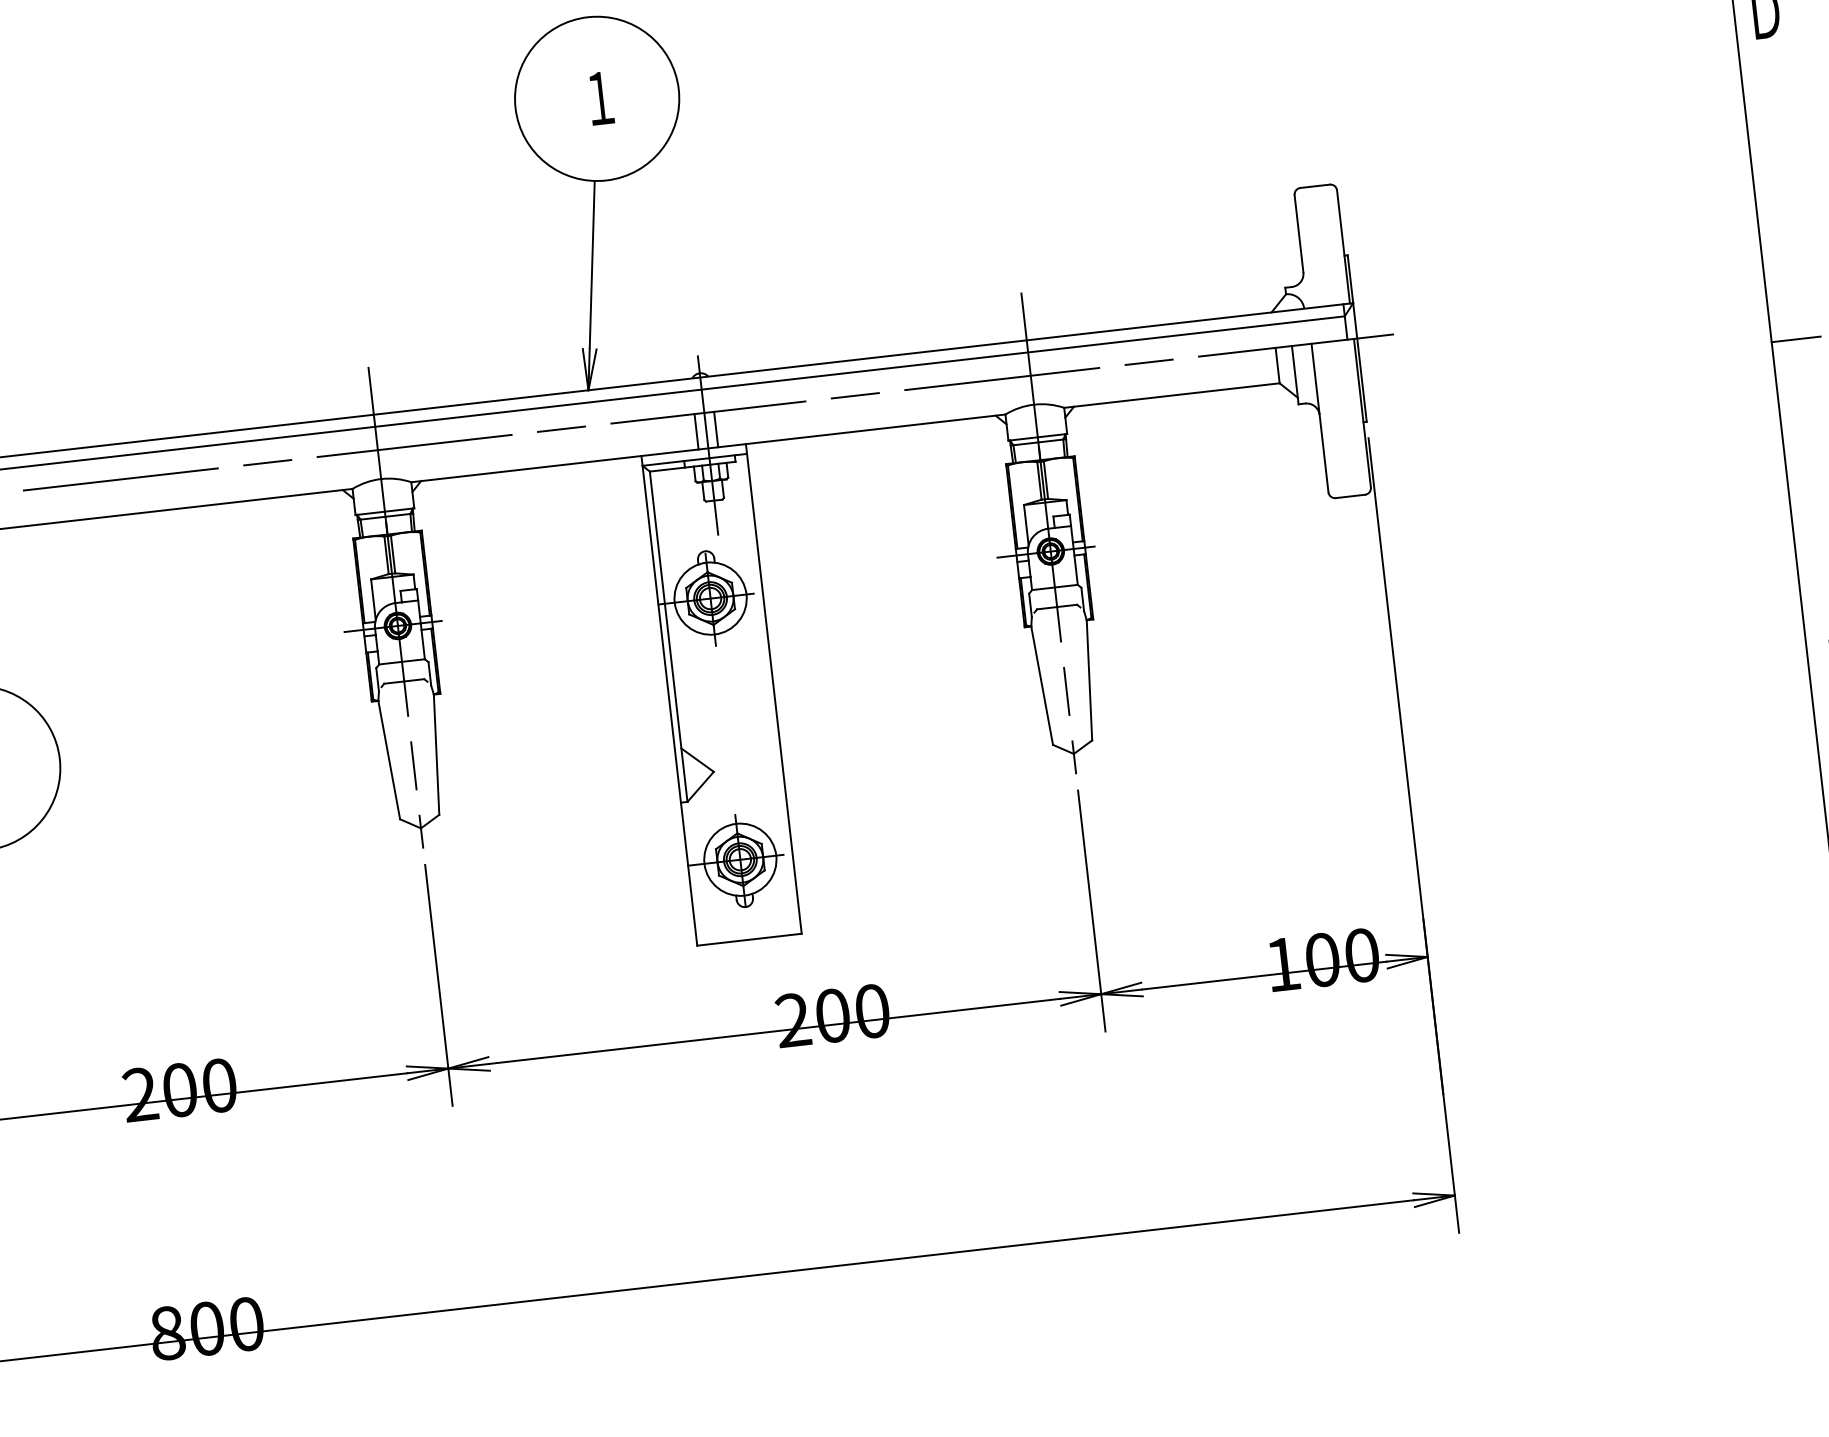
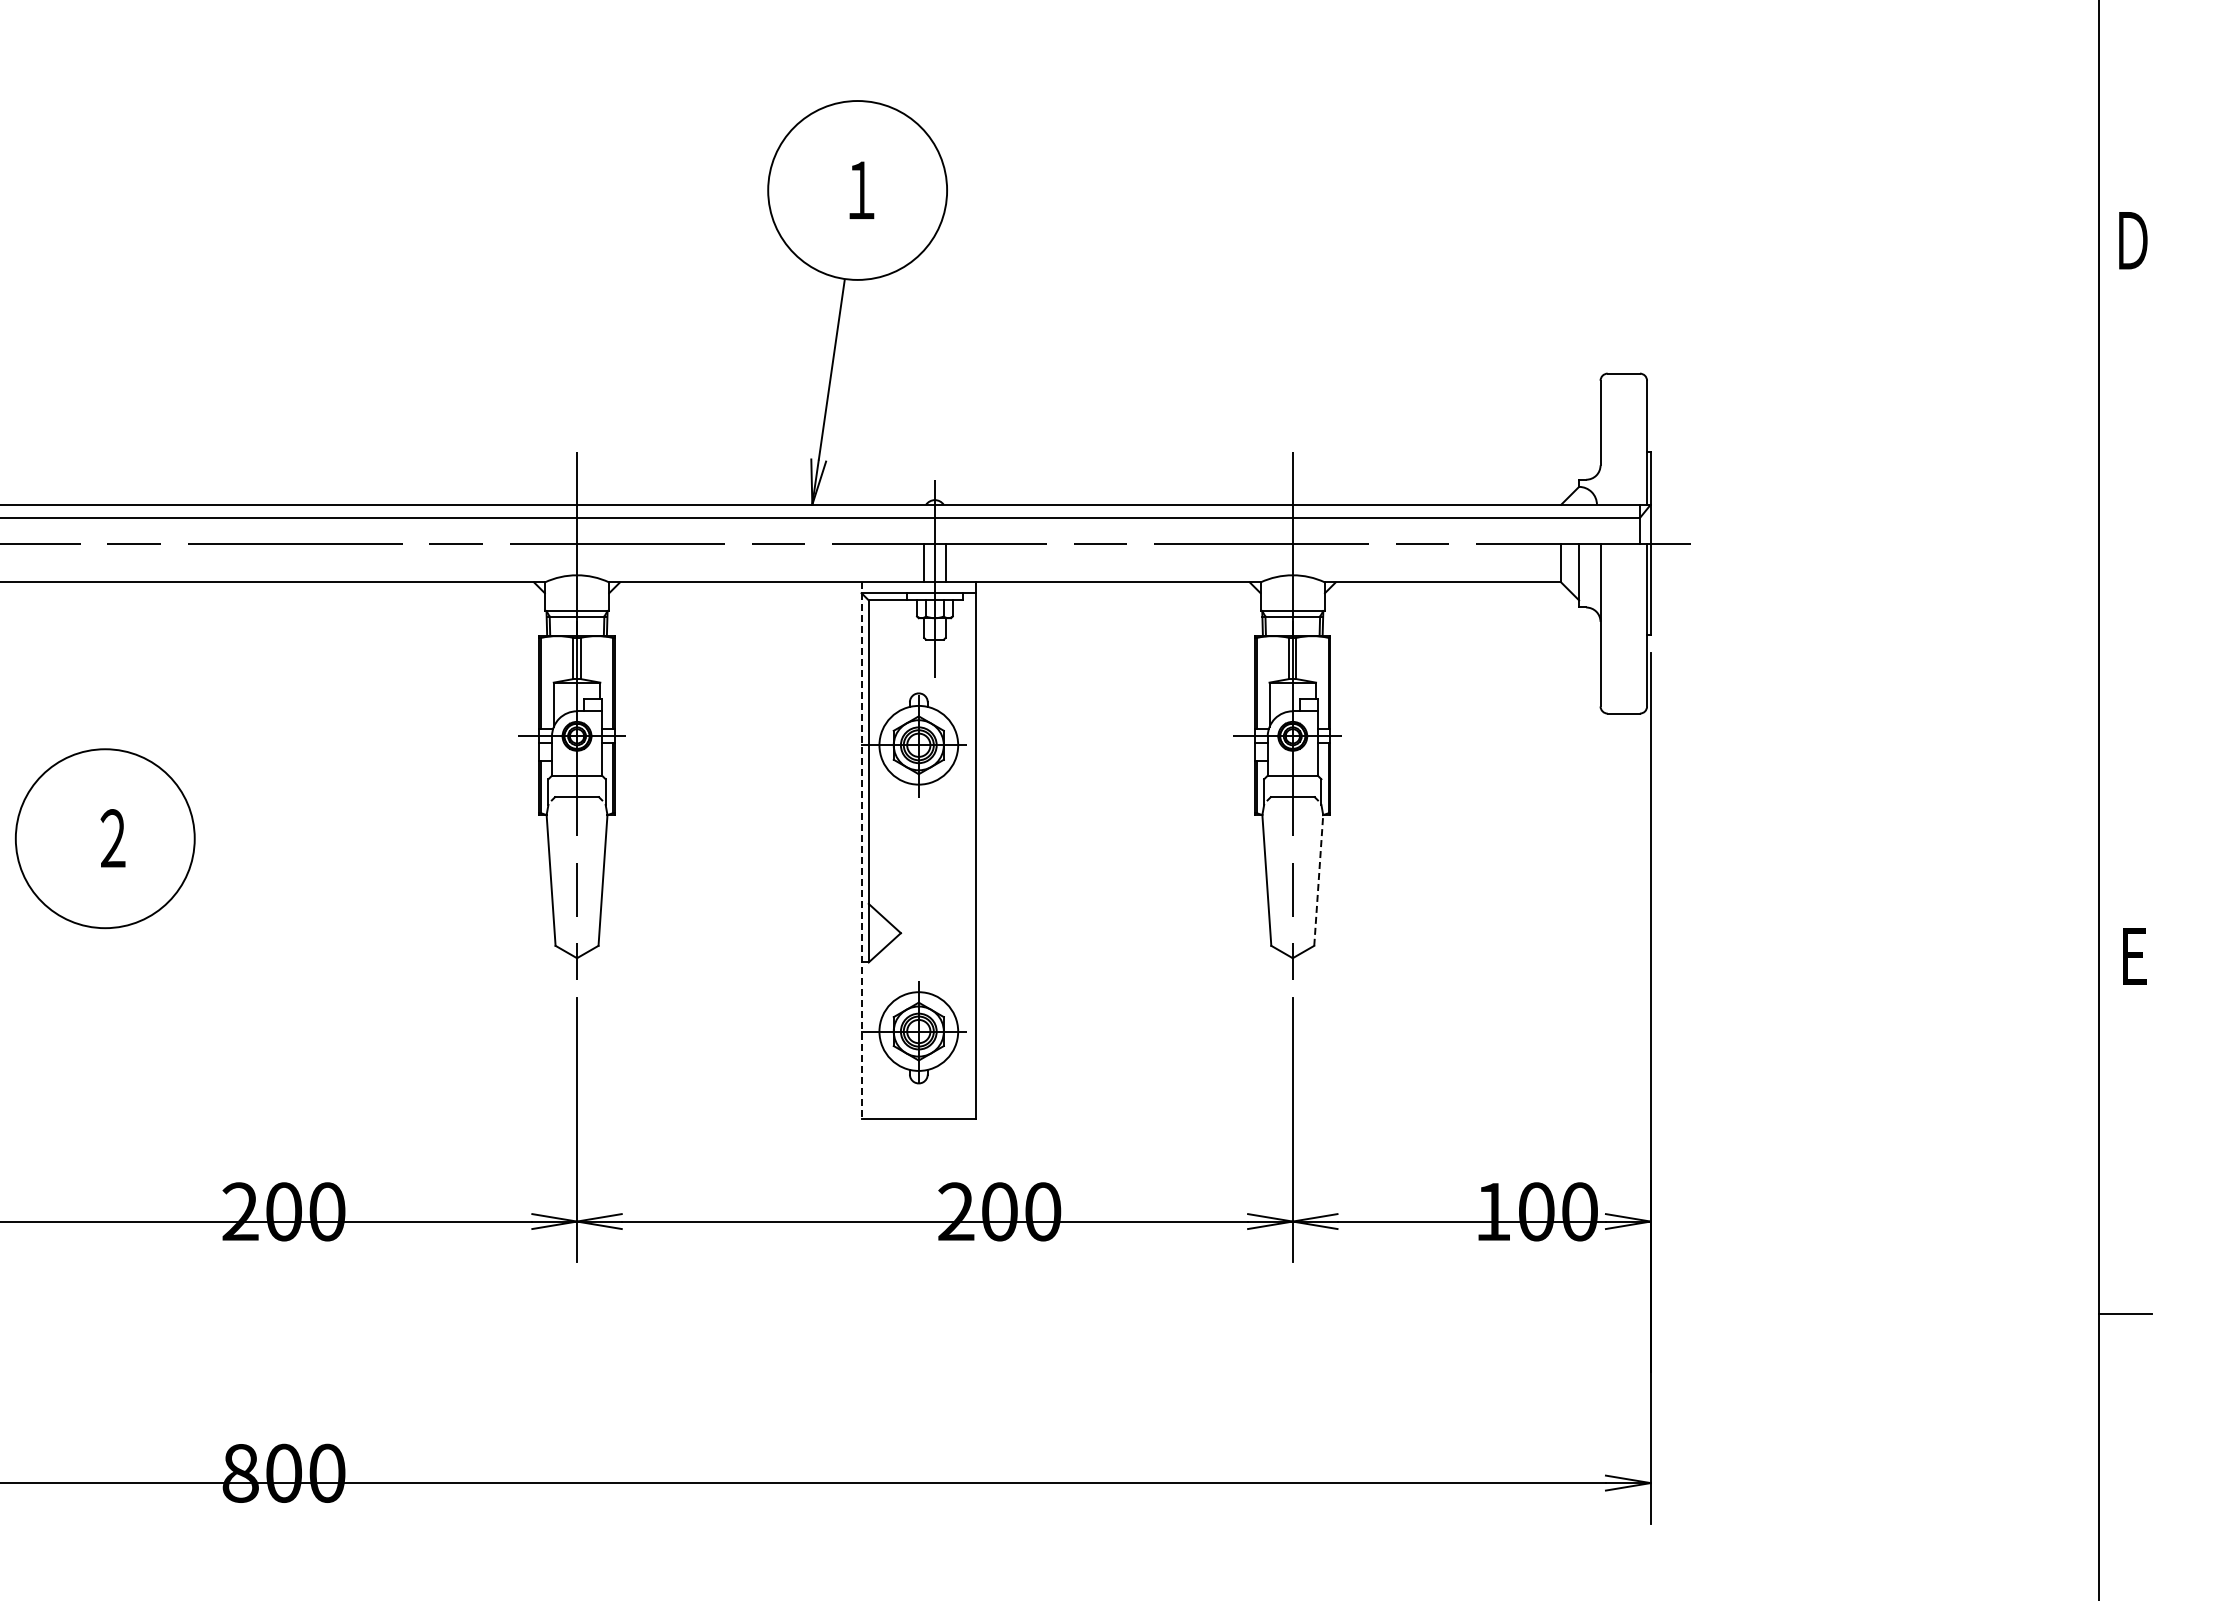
line: (1796, 339) -> (2125, 598), removed
line: (1089, 680) -> (1318, 880), solid -> dashed
line: (669, 701) -> (861, 851), solid -> dashed

